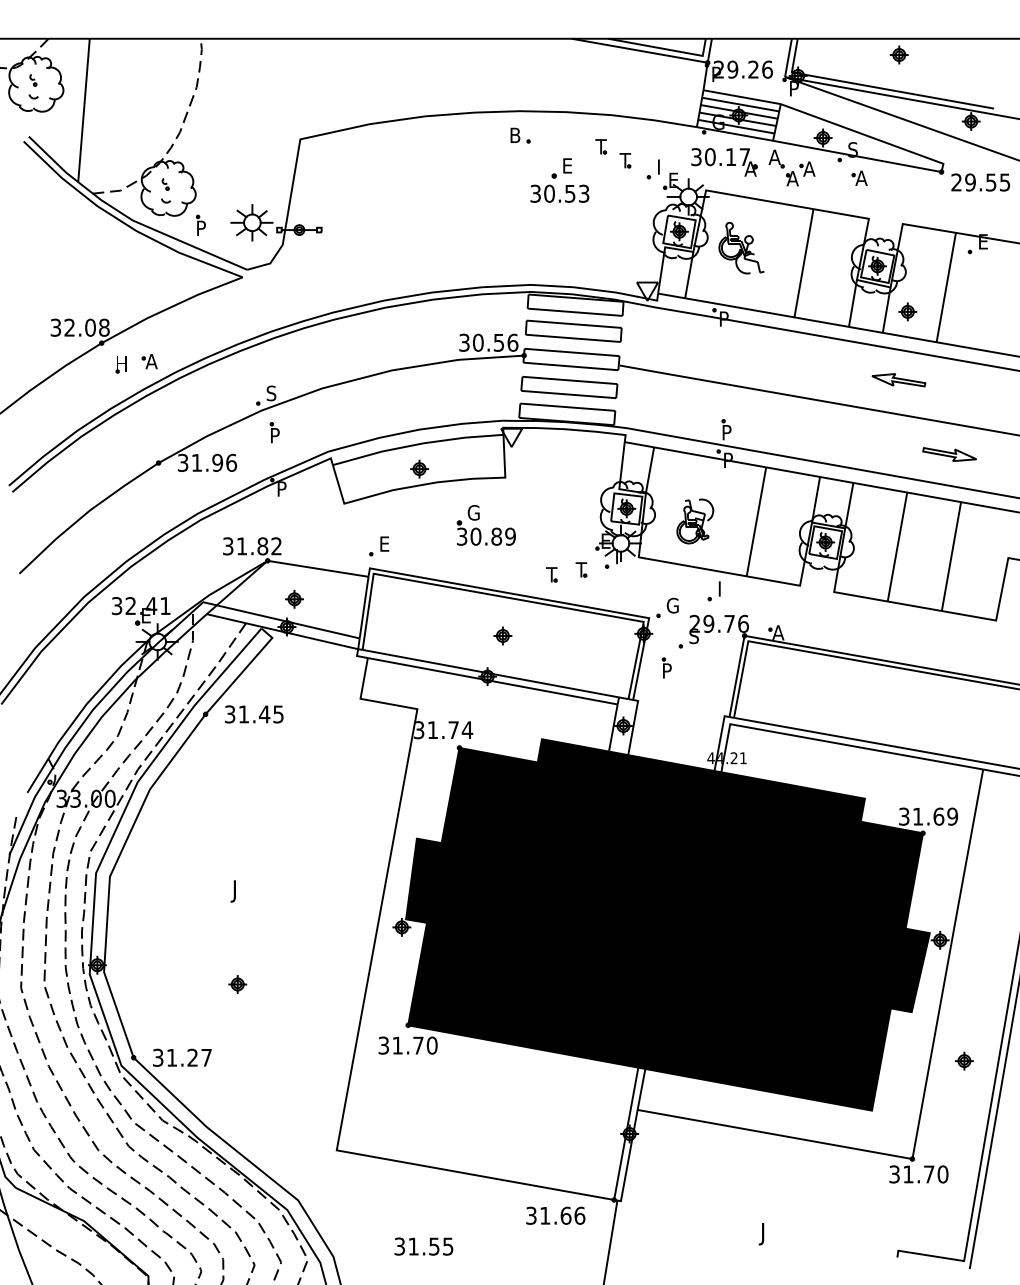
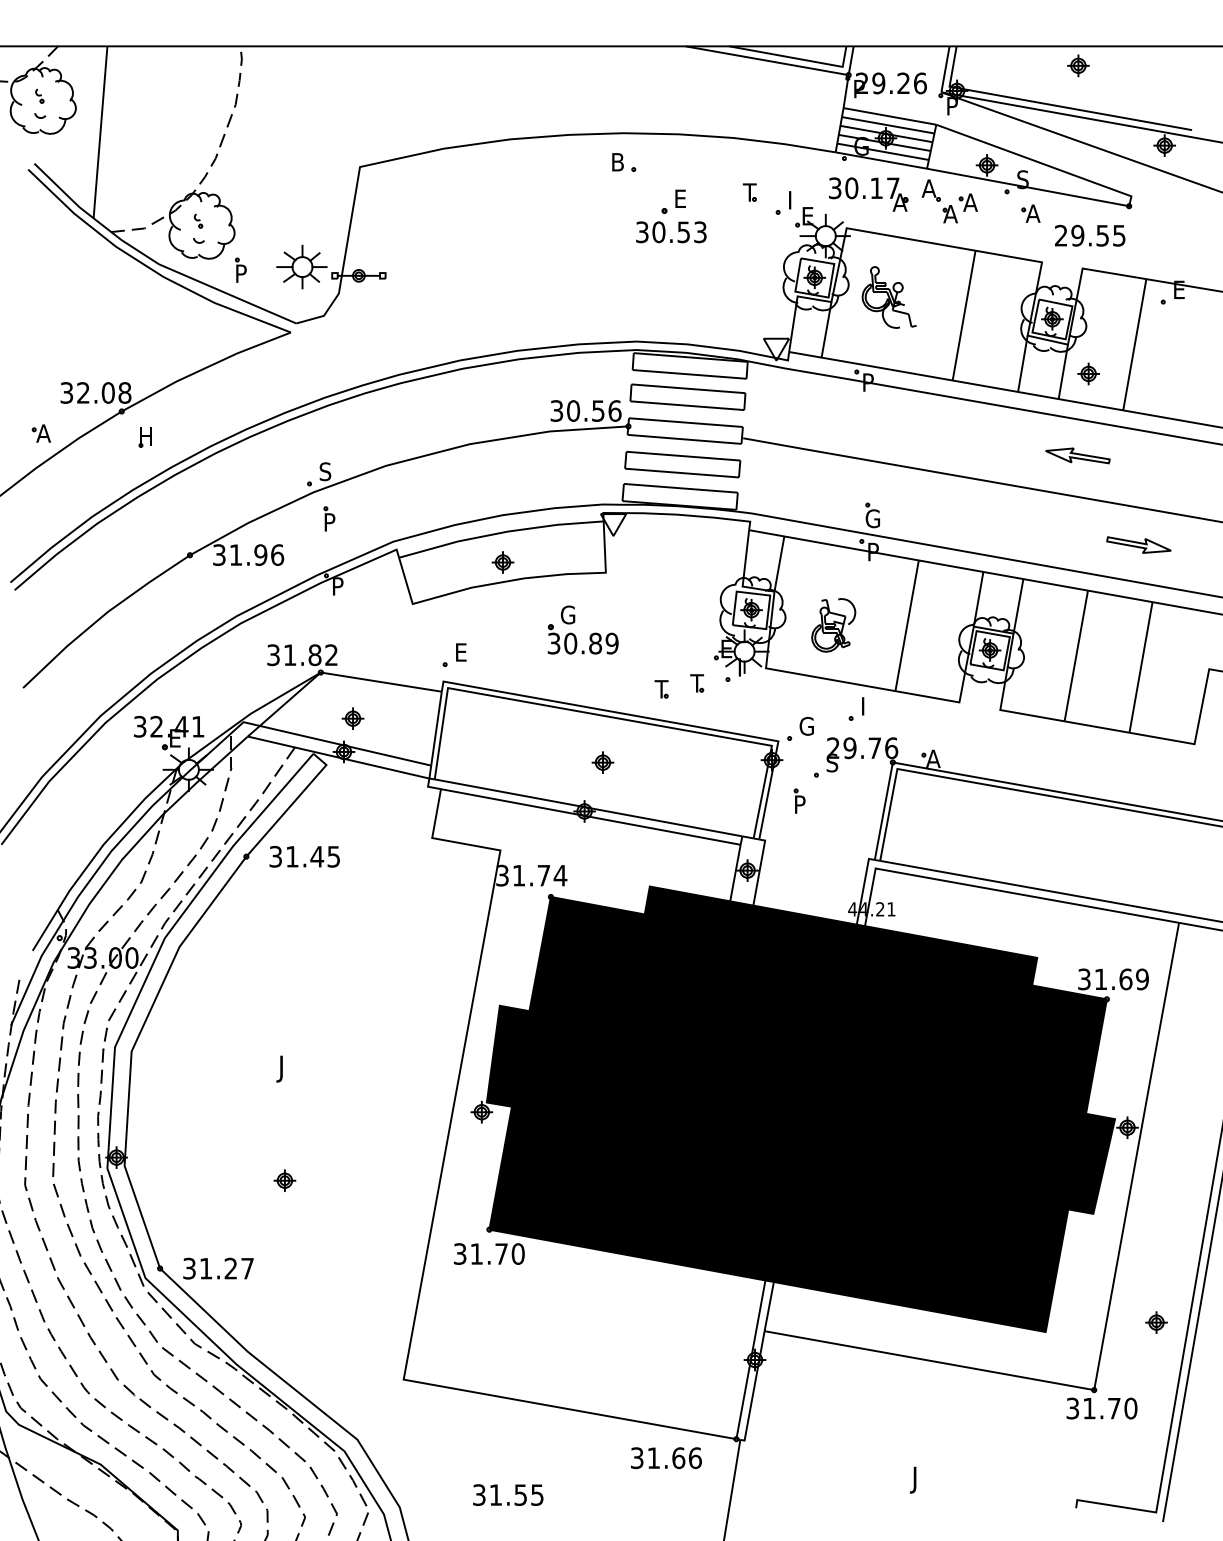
part: (600, 146) -> (720, 175), removed
text: (981, 182) -> (1090, 235), moved
part: (149, 361) -> (40, 433), moved
text: (727, 432) -> (872, 518), P -> G
part: (964, 1061) -> (1156, 1322), moved

